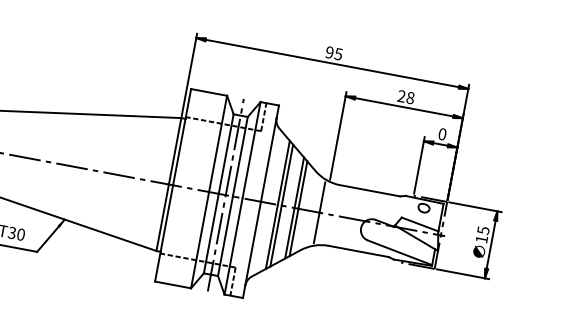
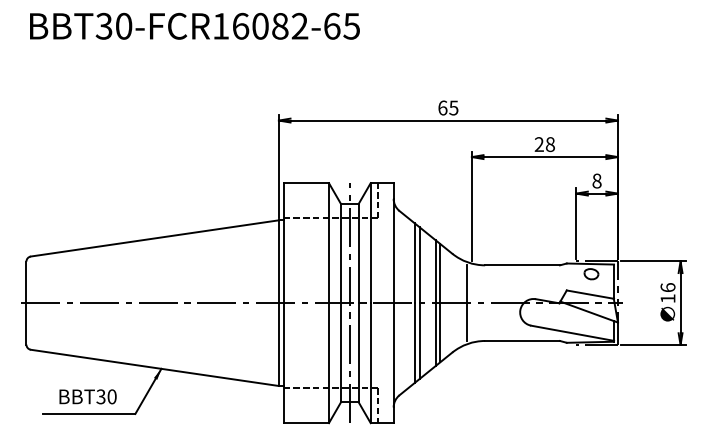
text: (329, 52) -> (442, 107), 95 -> 65
text: (441, 134) -> (596, 181), 0 -> 8
text: (483, 230) -> (667, 287), 15 -> 16

